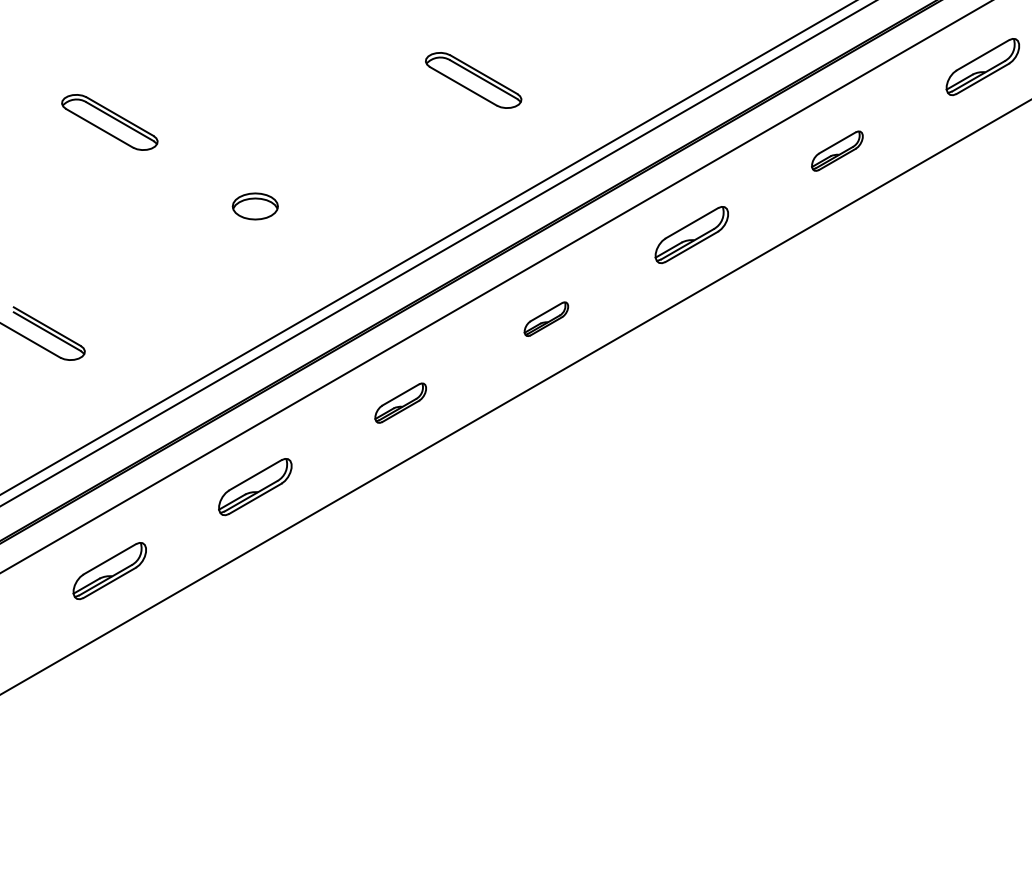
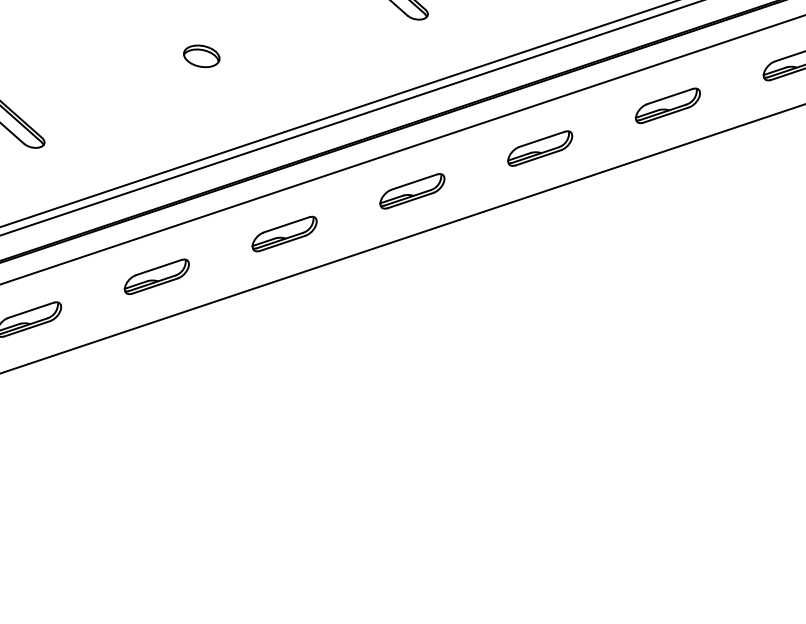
part: (837, 151) -> (667, 106), size x1.43
part: (546, 319) -> (412, 191), size x1.67
part: (400, 403) -> (284, 234), size x1.43

